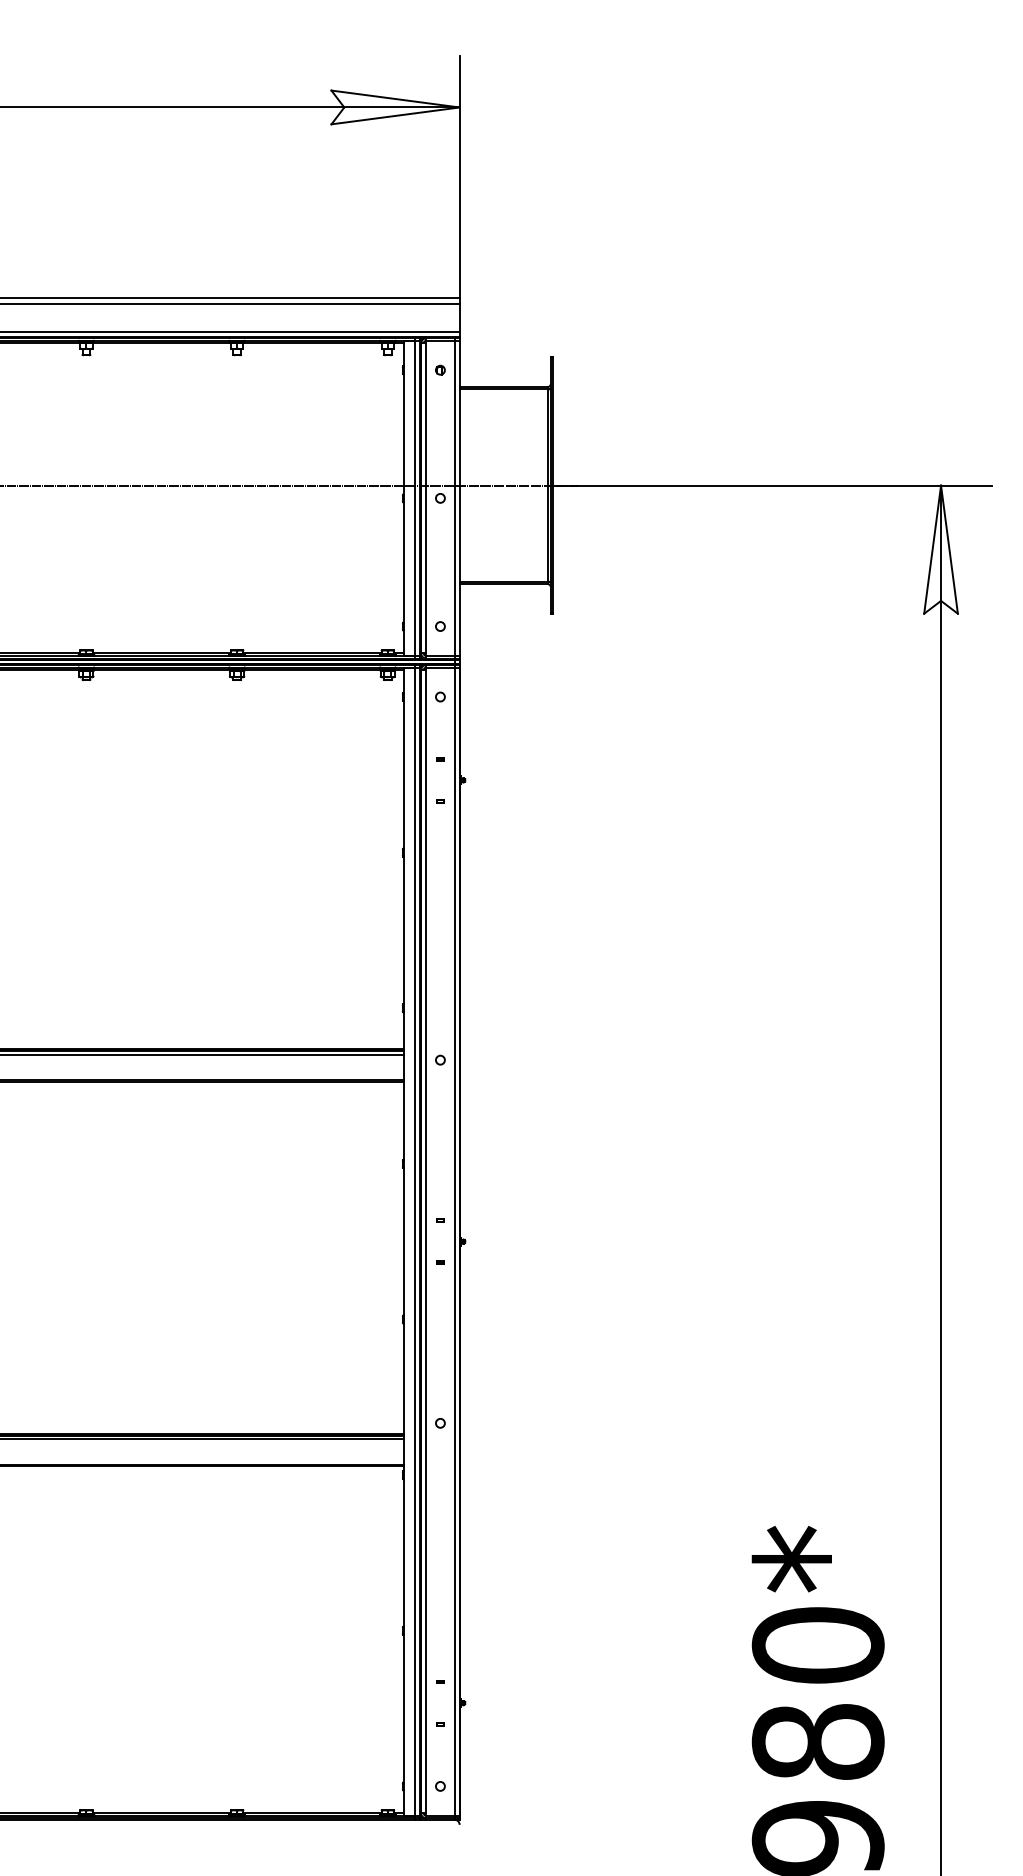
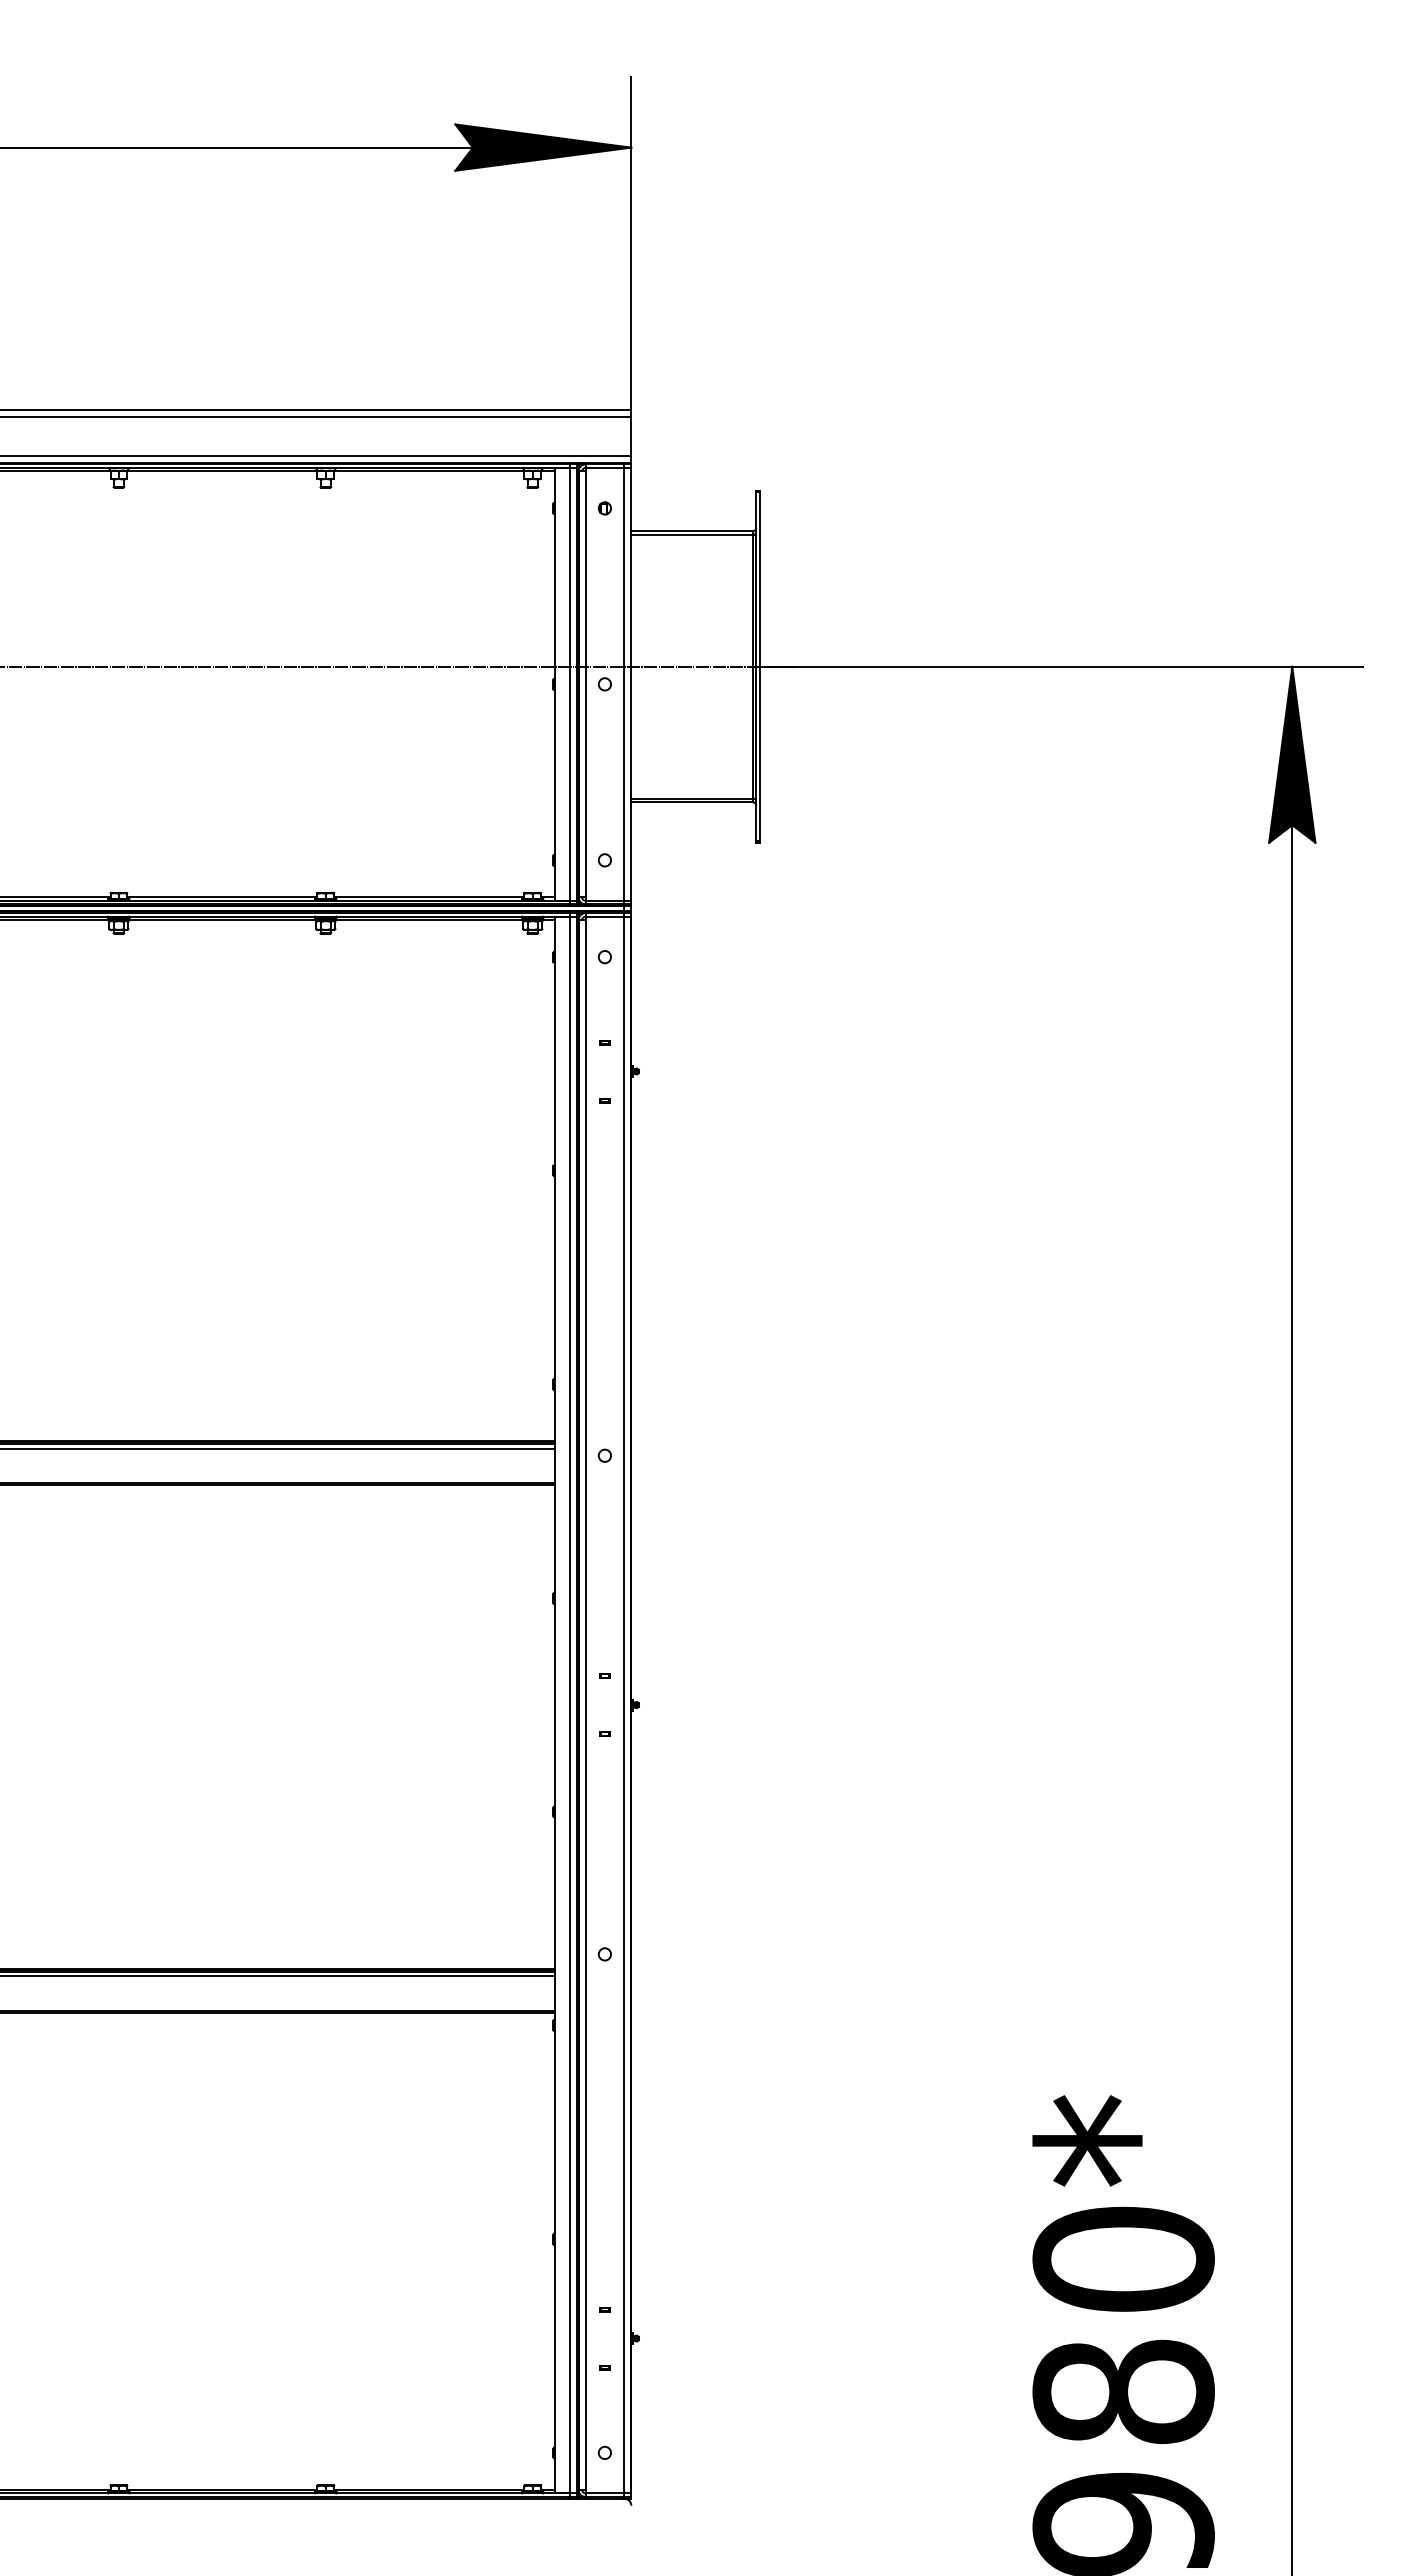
fill: (395, 107) -> (543, 147), added
fill: (941, 549) -> (1292, 754), added

